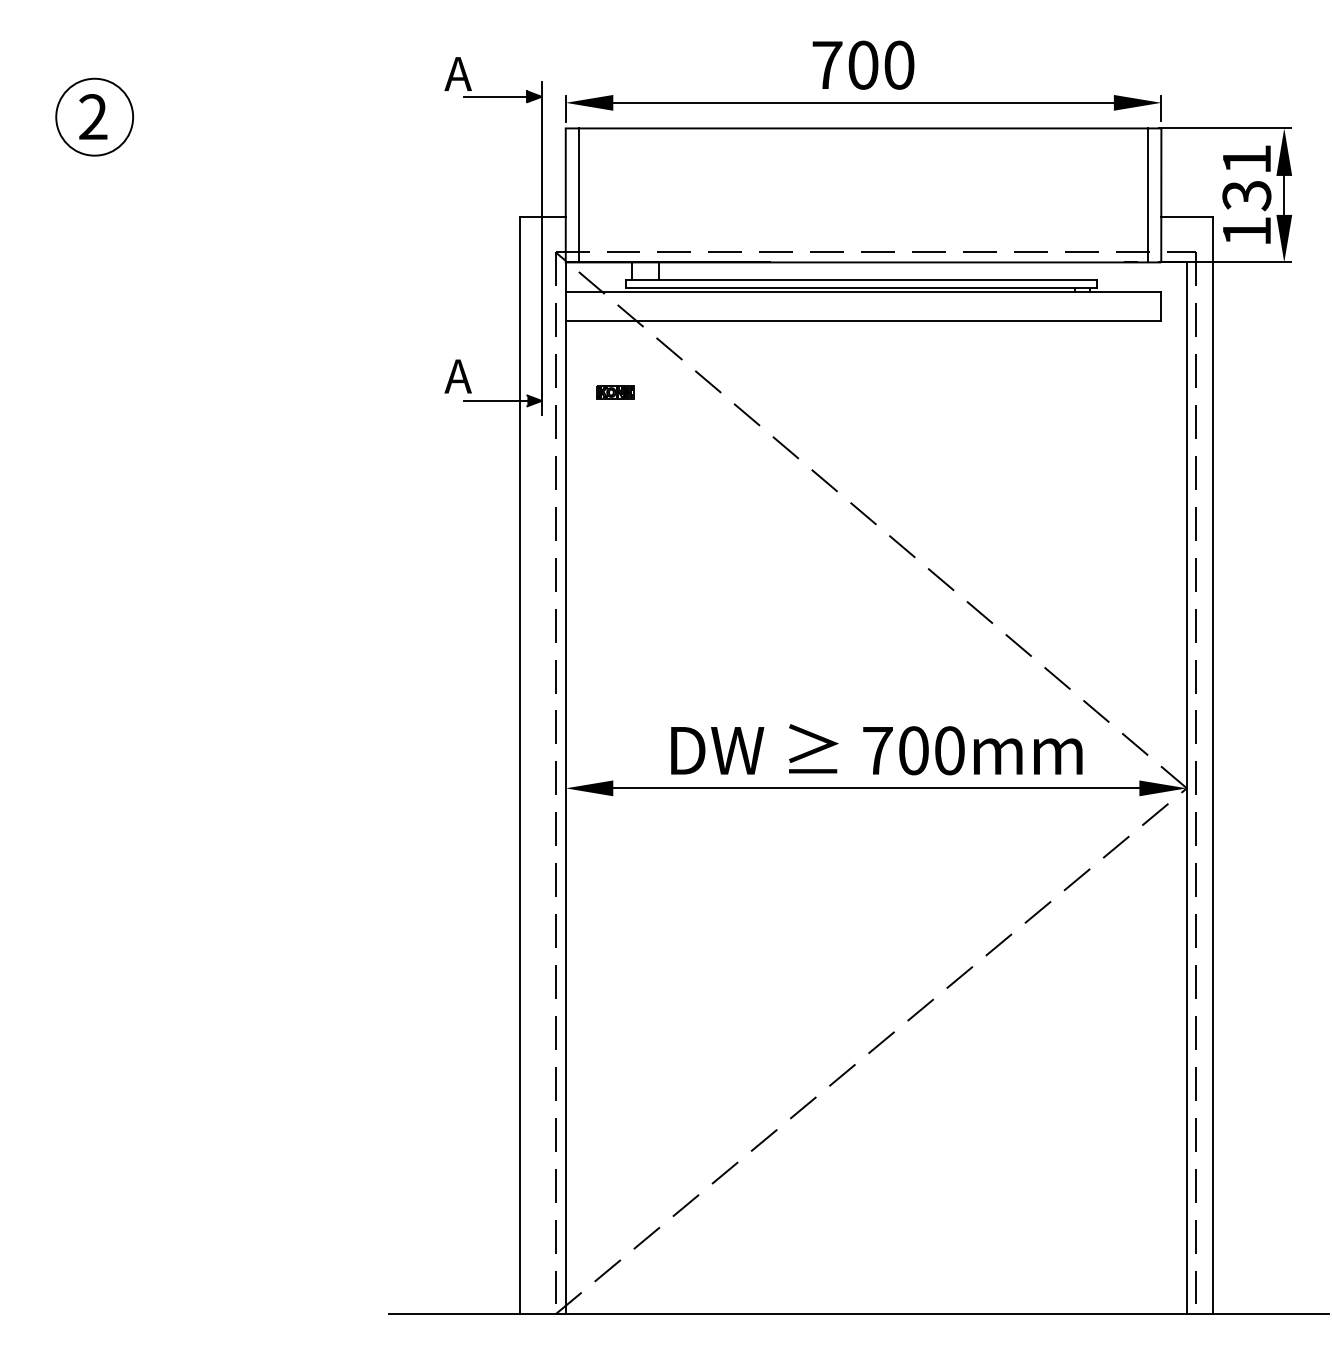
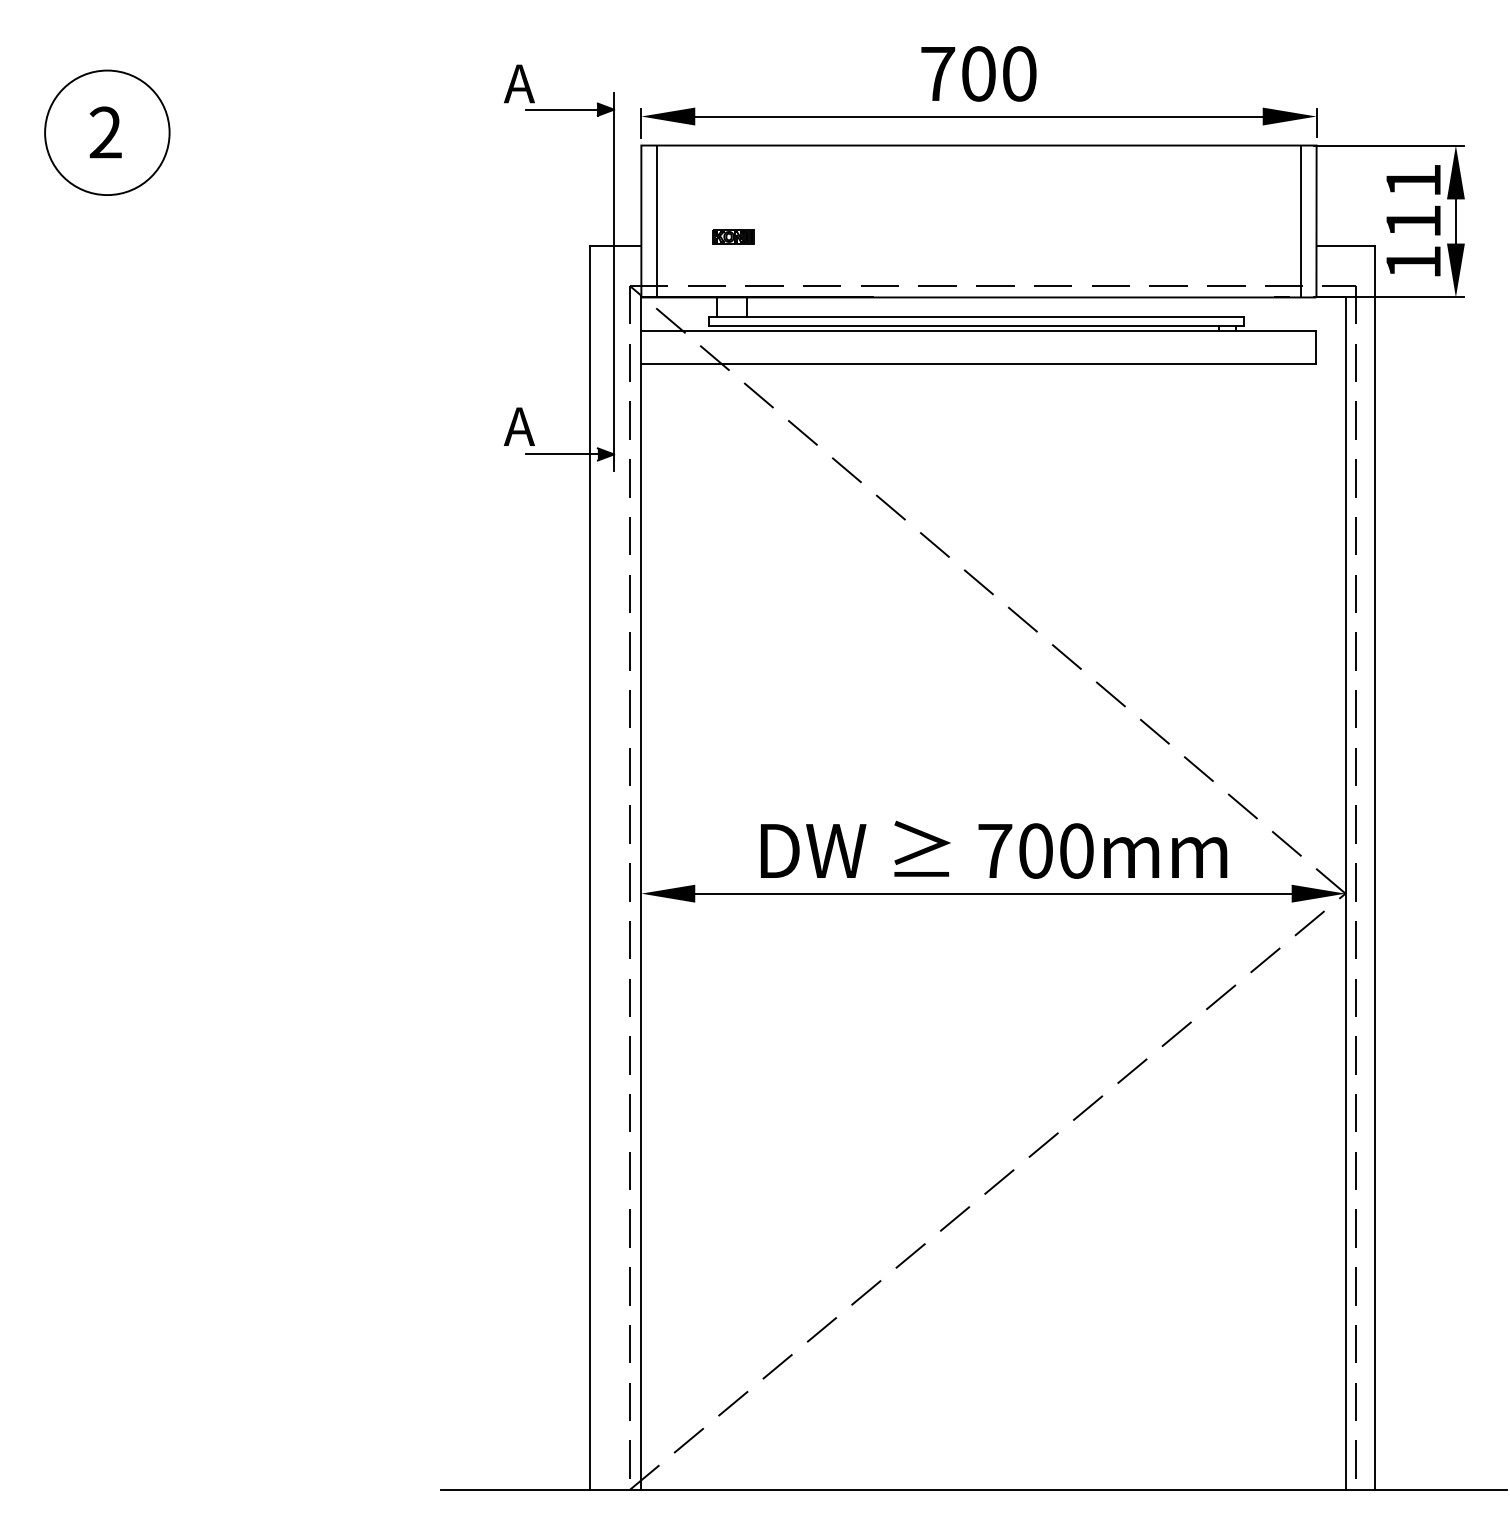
circle: (94, 116) -> (107, 132), size x1.43
text: (1246, 196) -> (1413, 222), 131 -> 111
part: (615, 392) -> (733, 236), moved

